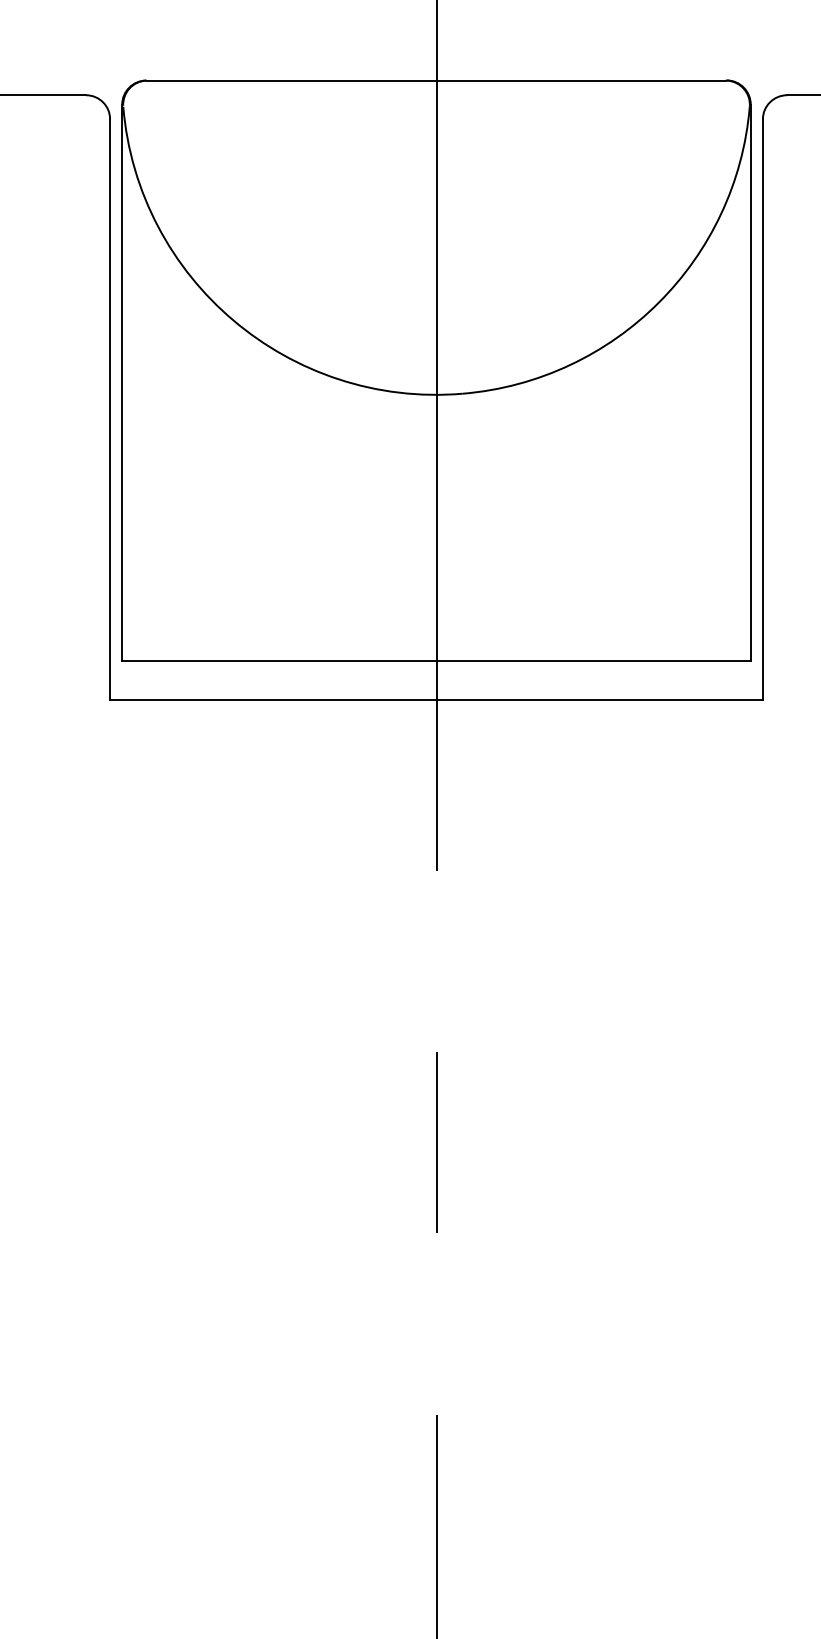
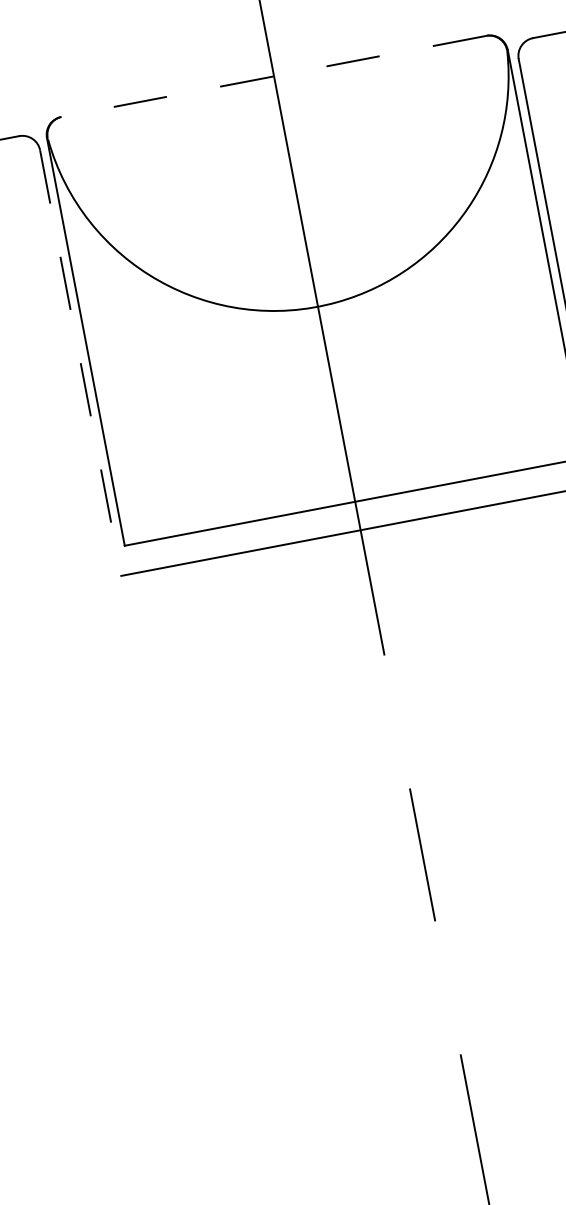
line: (436, 80) -> (274, 76), solid -> dashed
line: (110, 410) -> (81, 363), solid -> dashed

